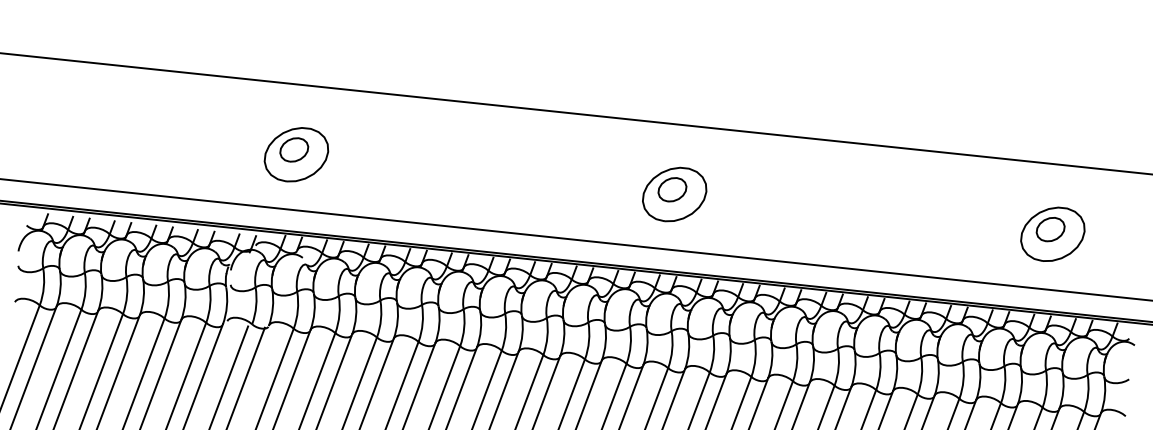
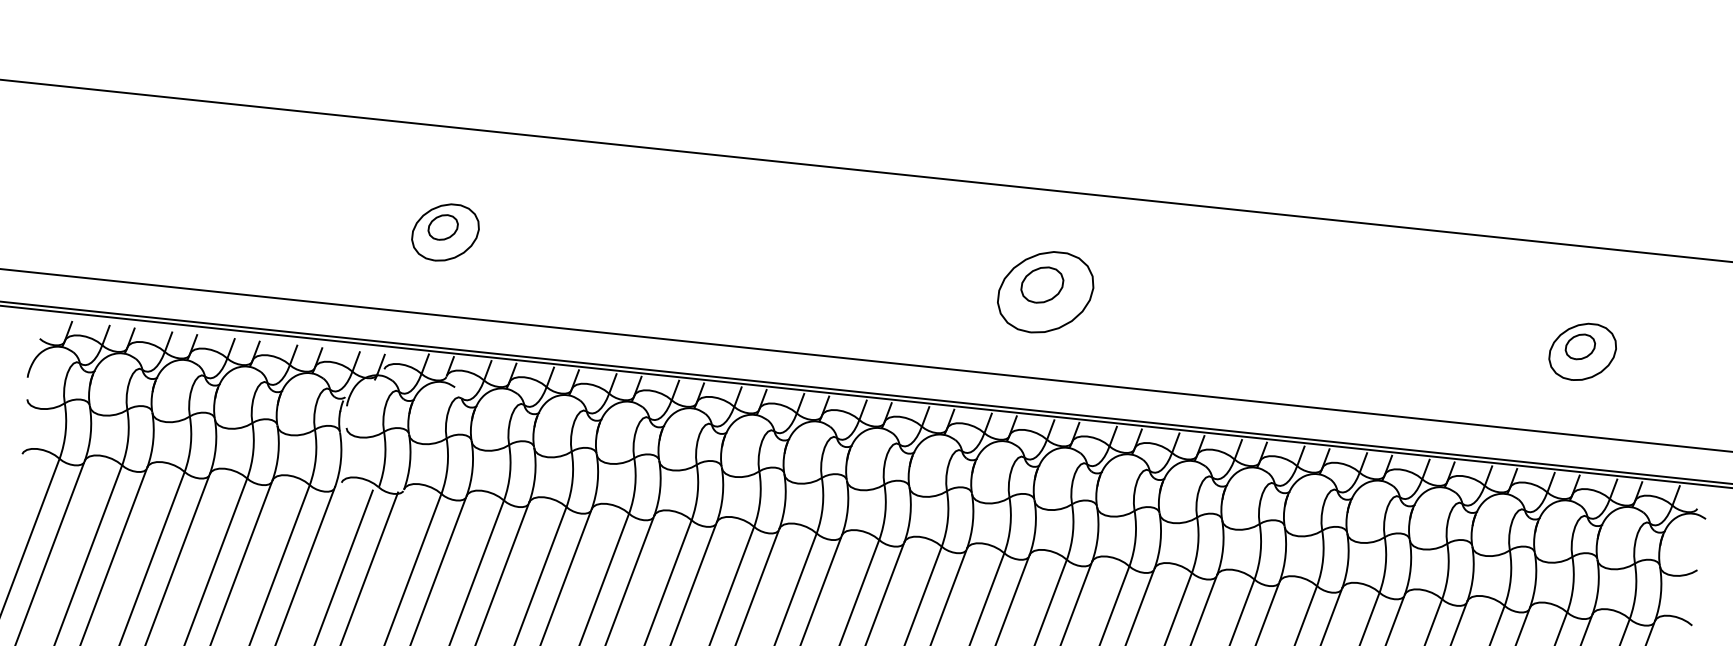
part: (296, 154) -> (445, 232), size x0.7
part: (674, 194) -> (1045, 292), moved
part: (1052, 233) -> (1582, 350), size x0.7

